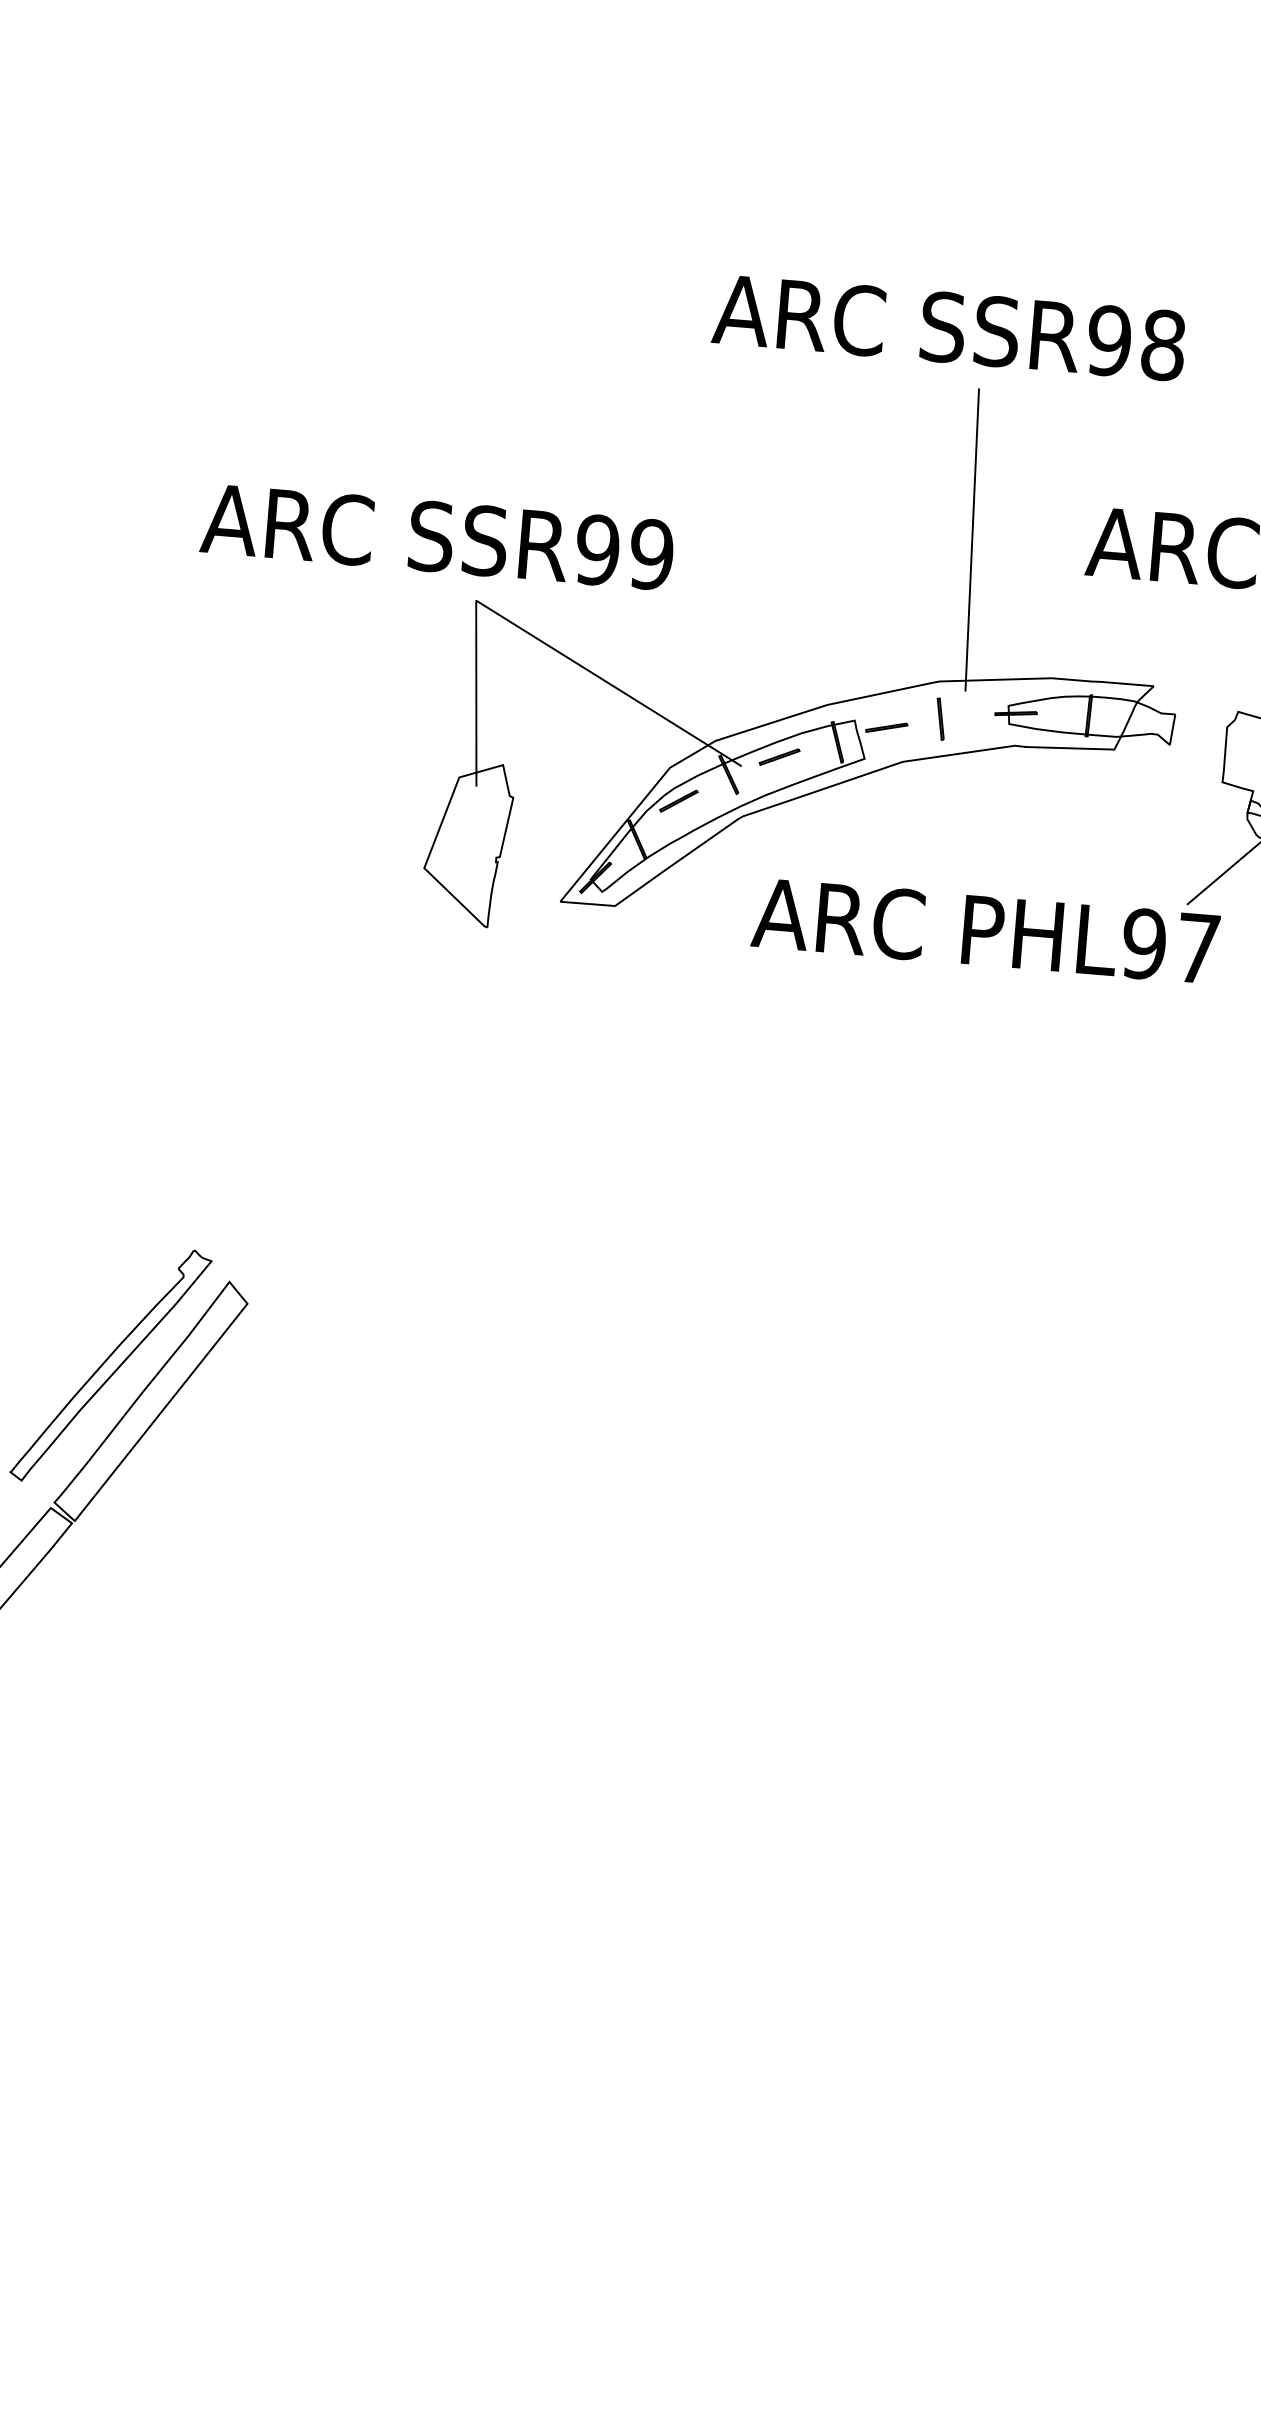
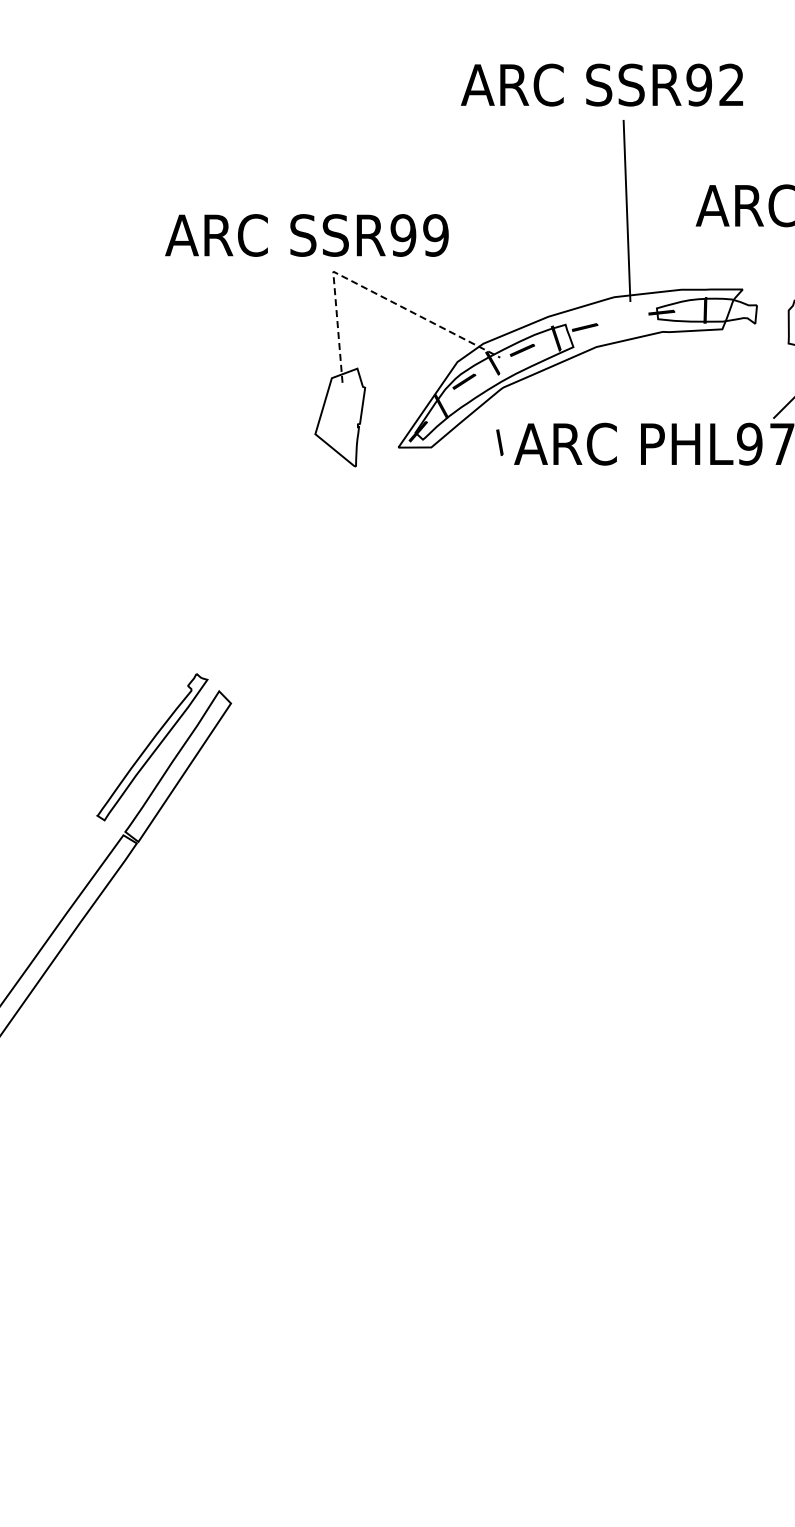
text: (1163, 344) -> (731, 84), SSR98 -> SSR92
line: (530, 635) -> (367, 289), solid -> dashed
line: (939, 718) -> (499, 442), moved

